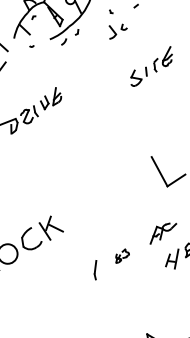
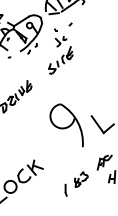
part: (151, 66) -> (60, 60), moved
part: (109, 166) -> (66, 125), added
part: (122, 256) -> (81, 179), size x1.67

